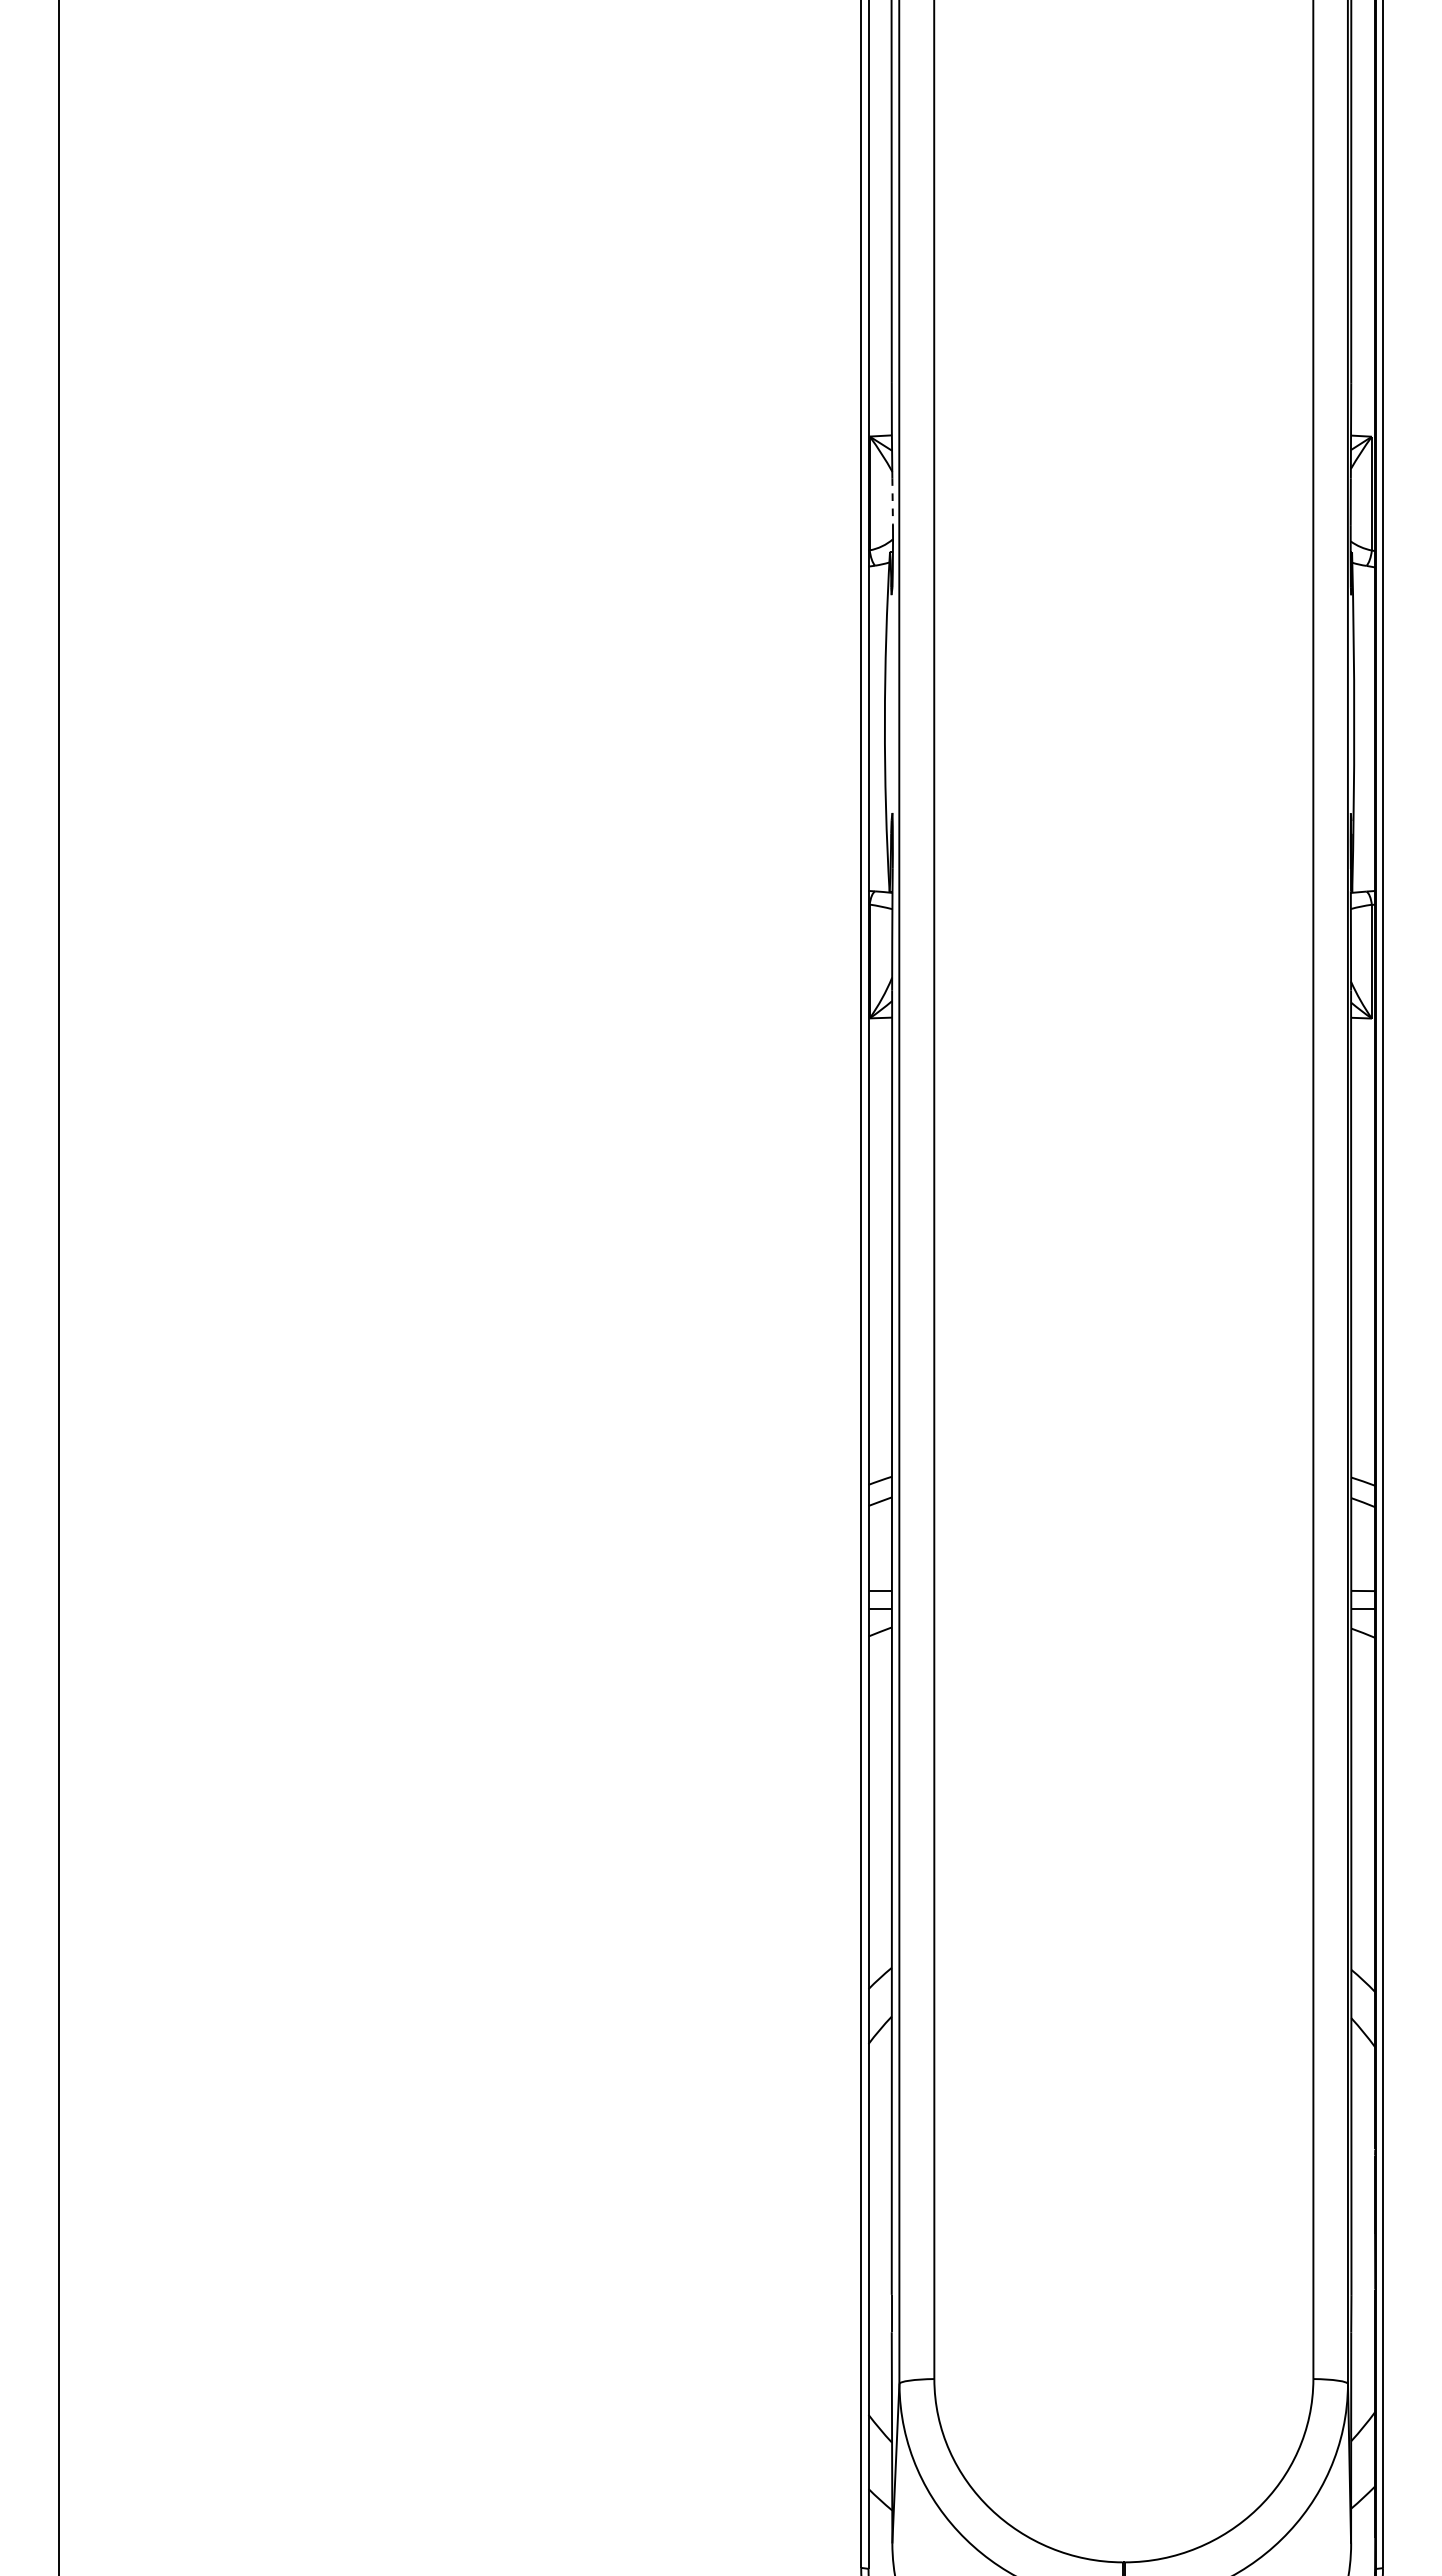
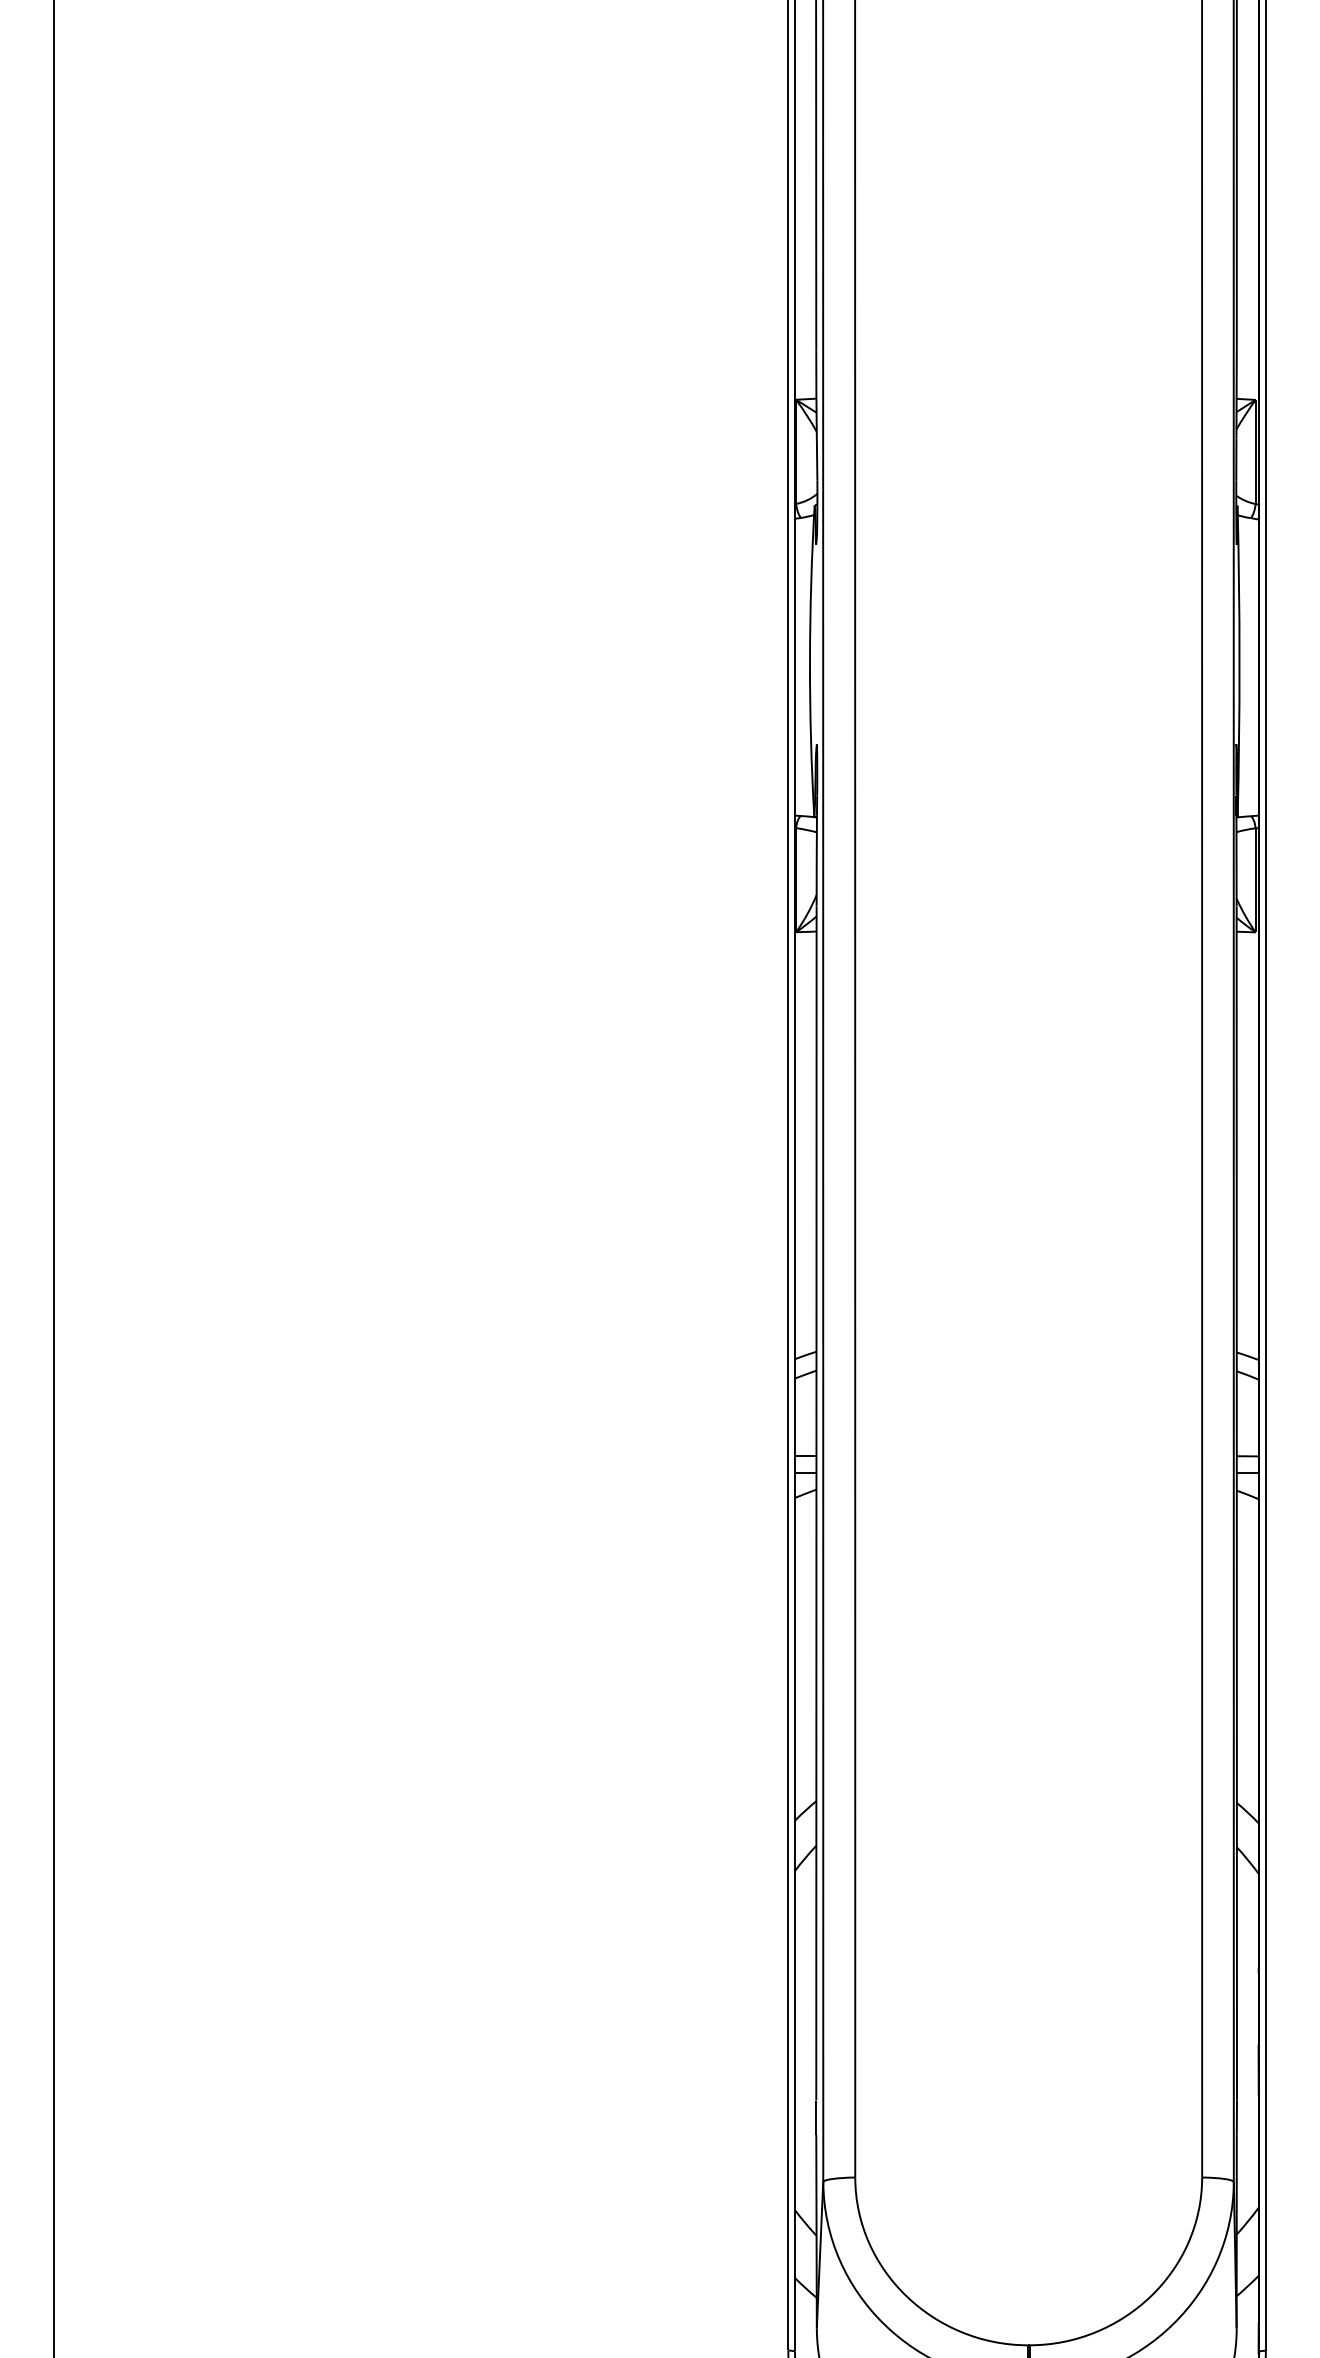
line: (892, 502) -> (816, 460), dashed -> solid

